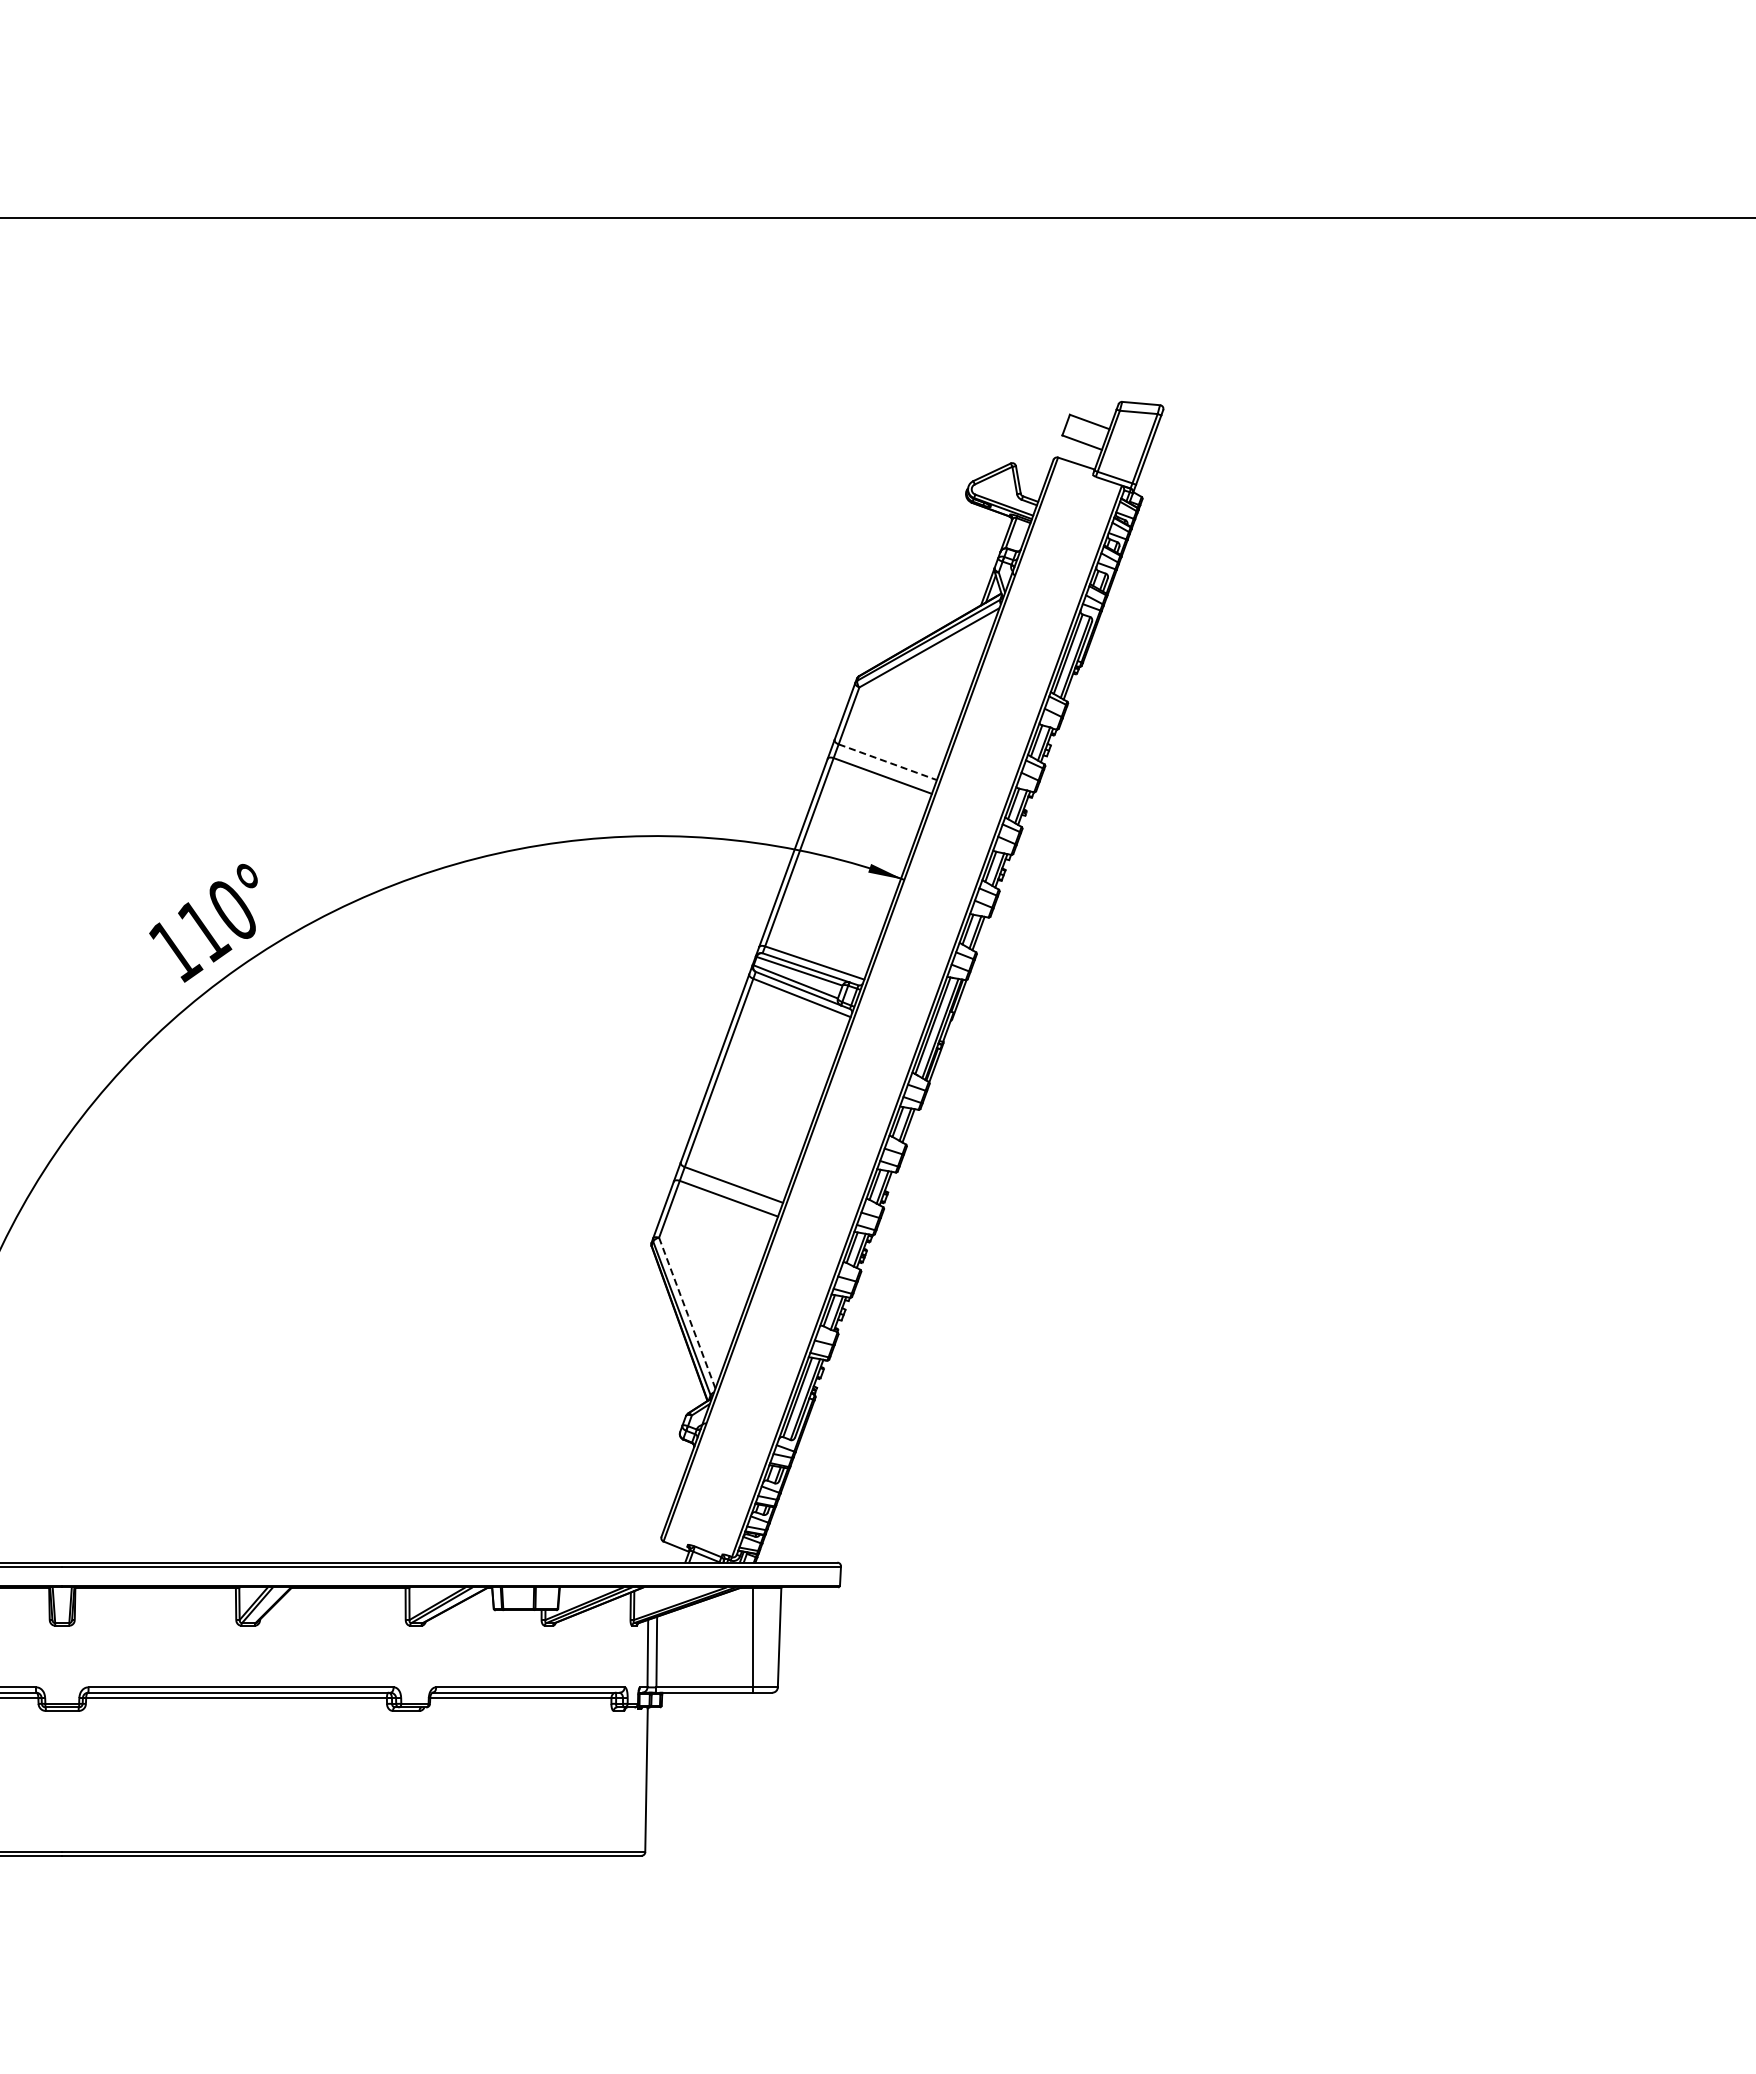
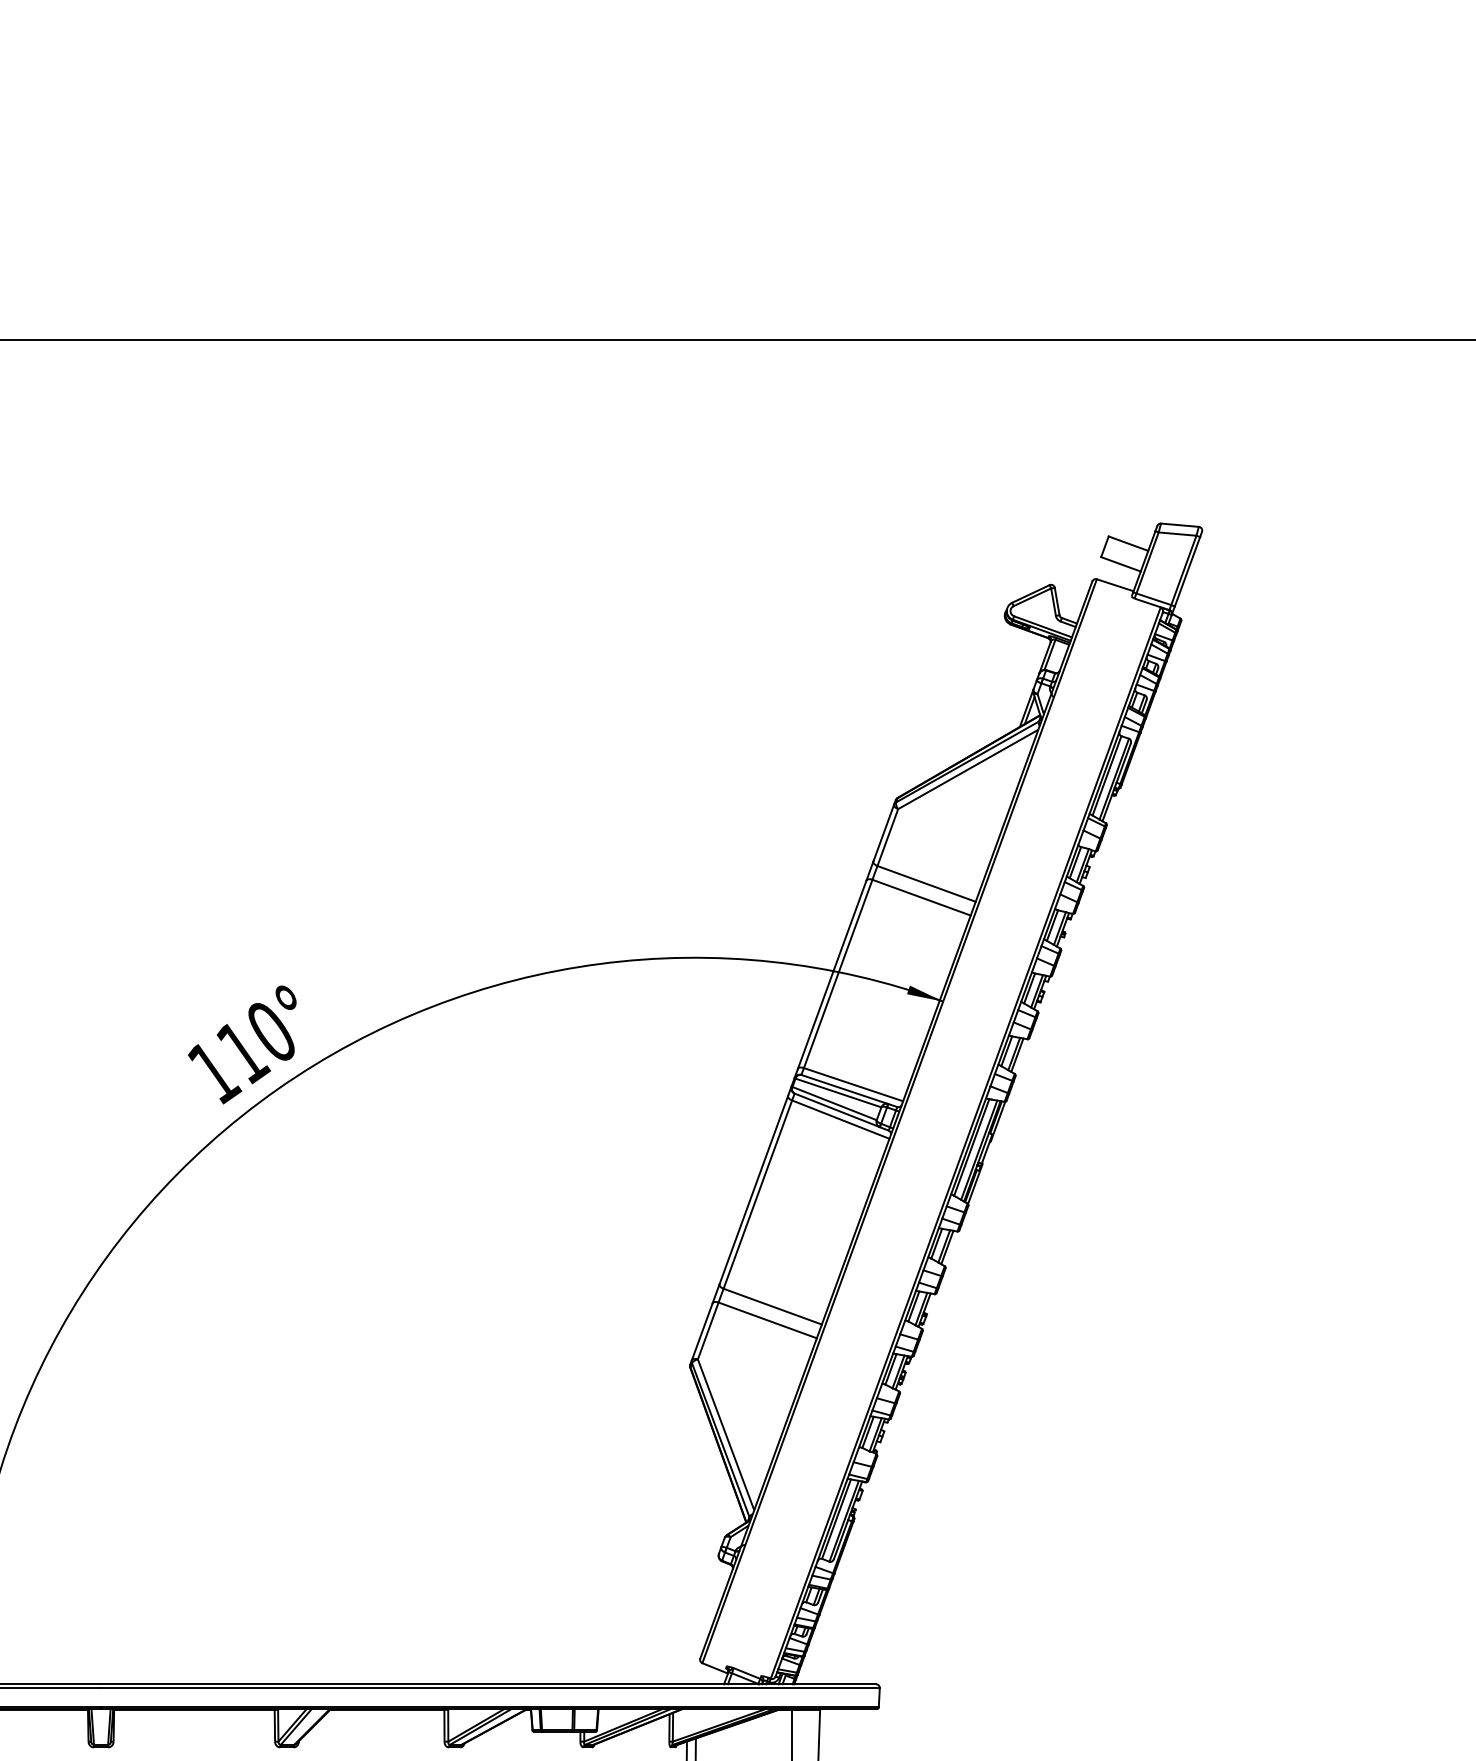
line: (888, 762) -> (927, 884), dashed -> solid
line: (687, 1313) -> (726, 1435), dashed -> solid

